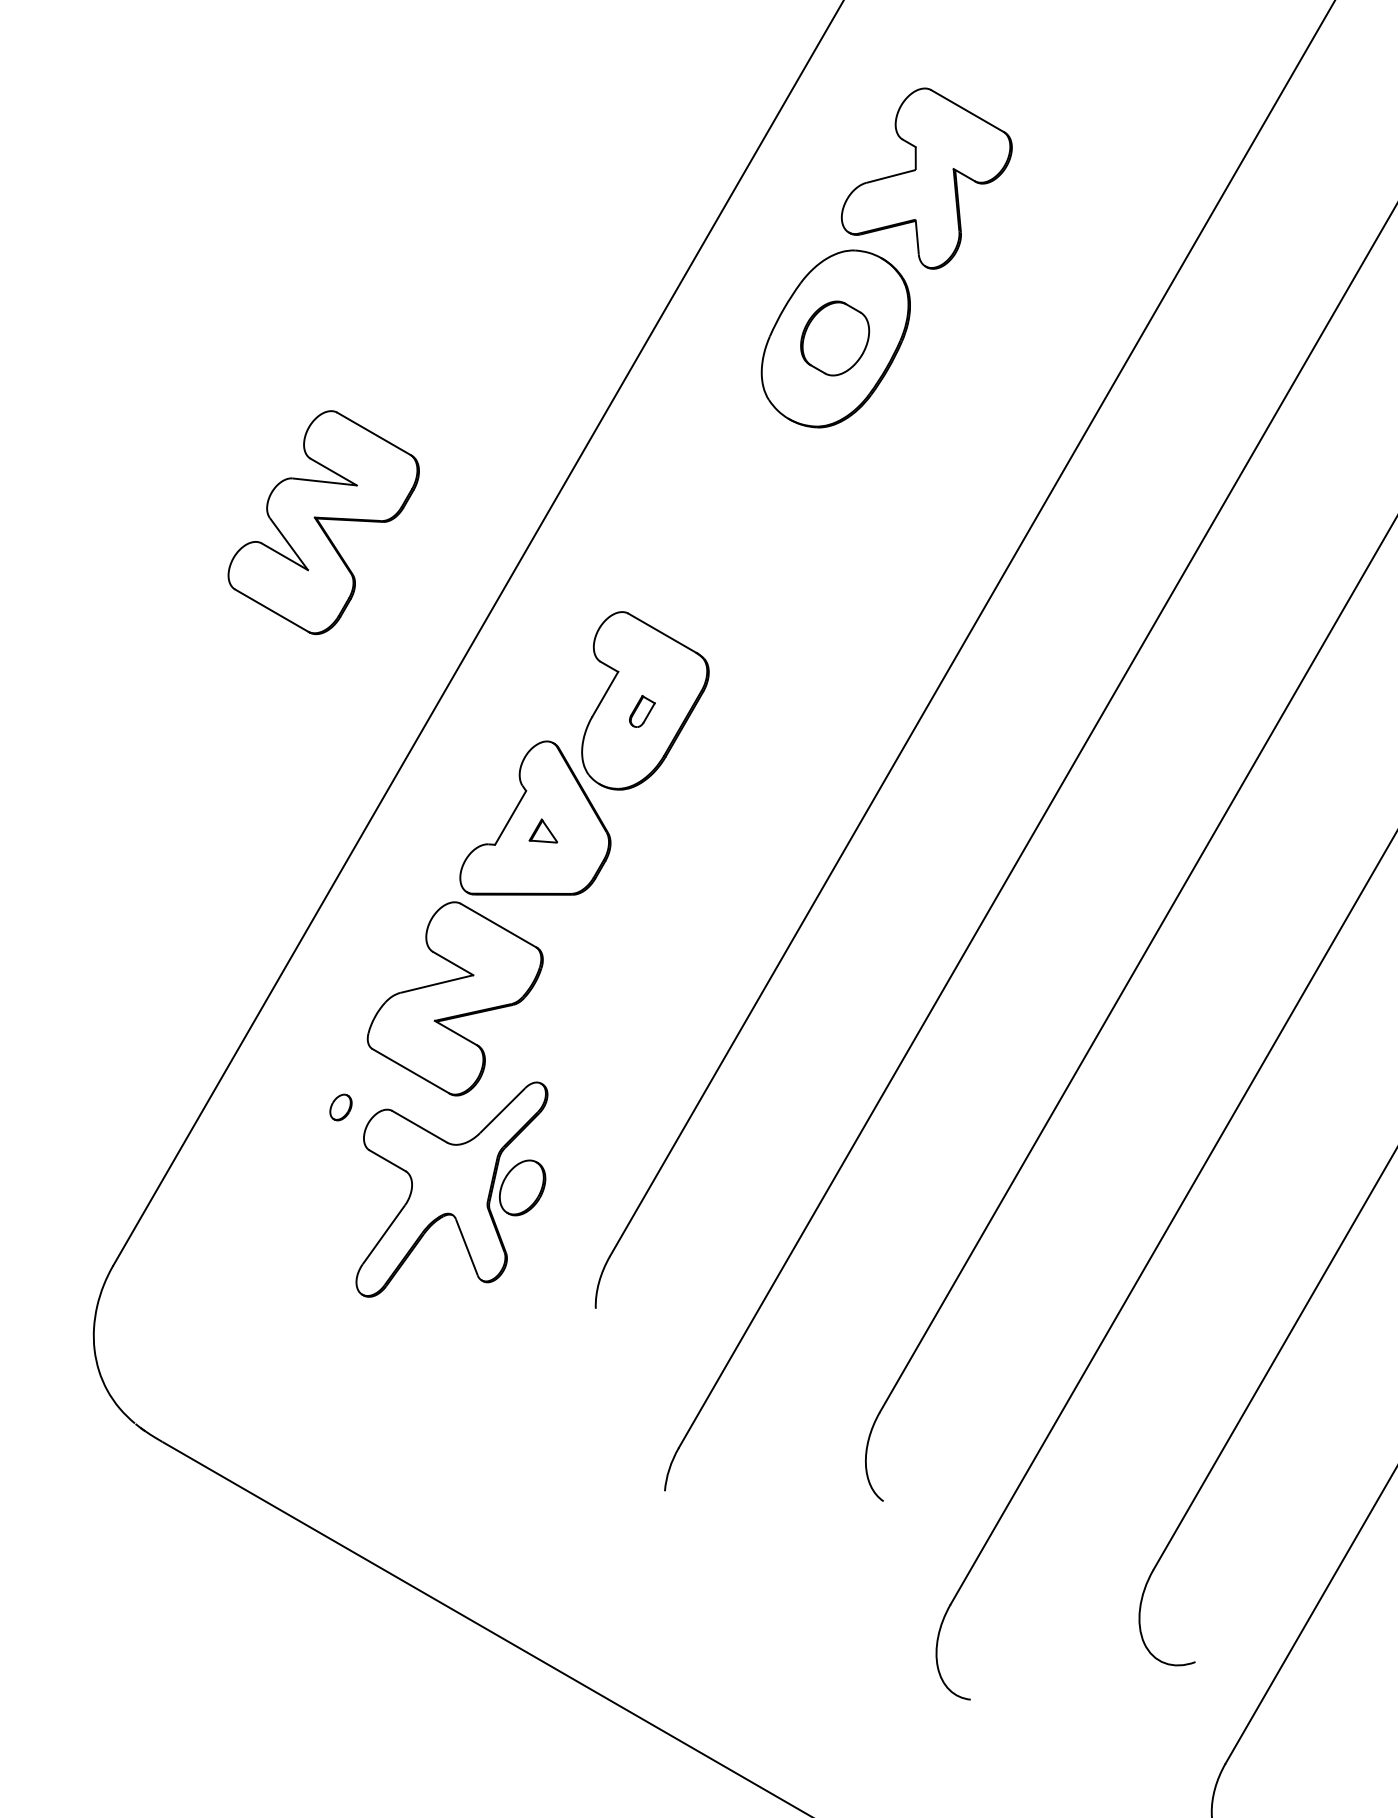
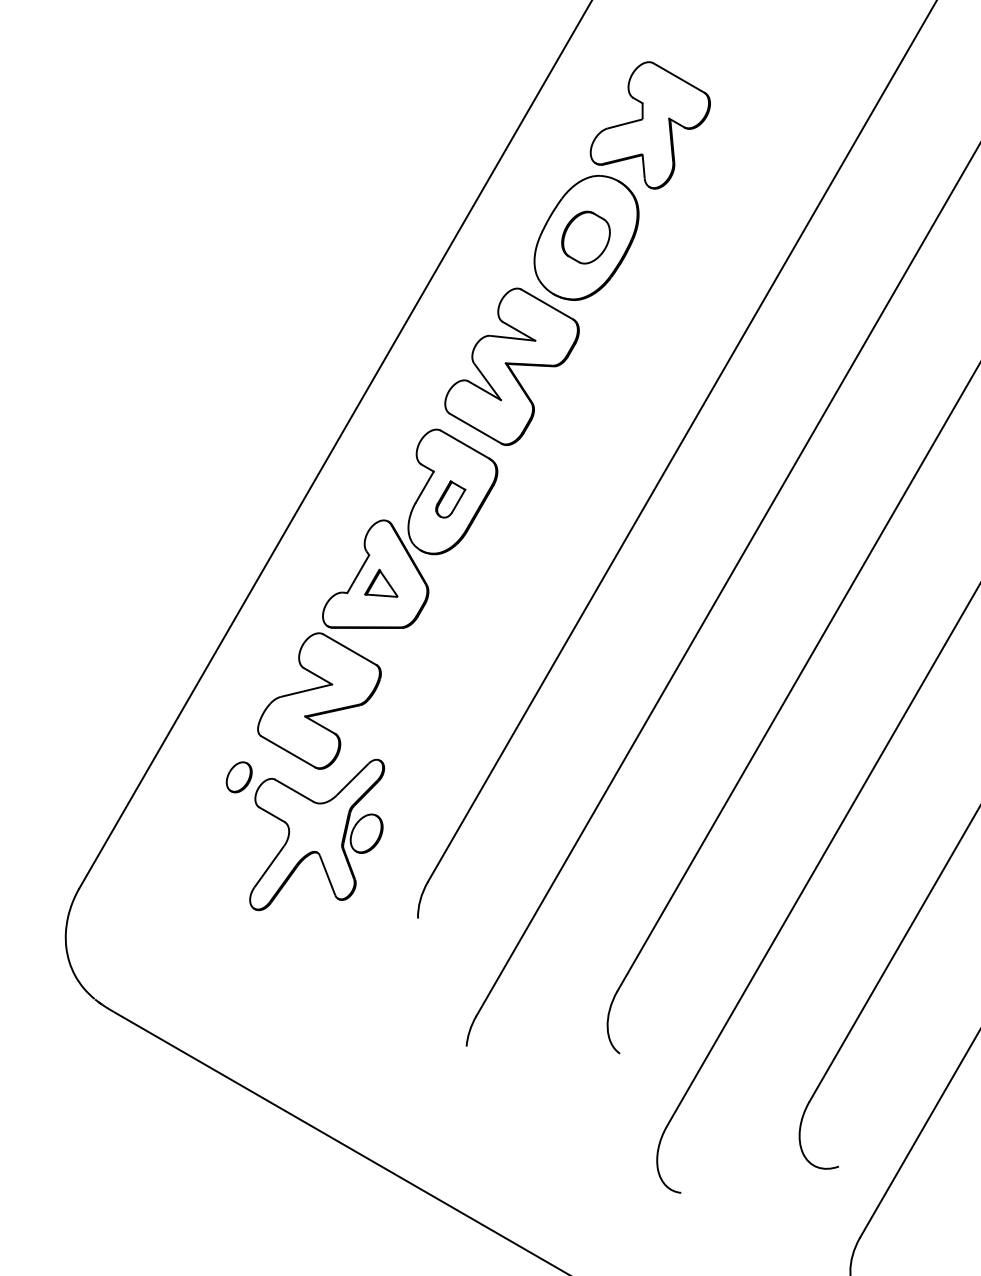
part: (323, 522) -> (511, 366), moved
part: (642, 711) -> (450, 499), size x1.67
part: (543, 830) -> (381, 582), size x1.67
part: (340, 1107) -> (238, 777), size x1.67

